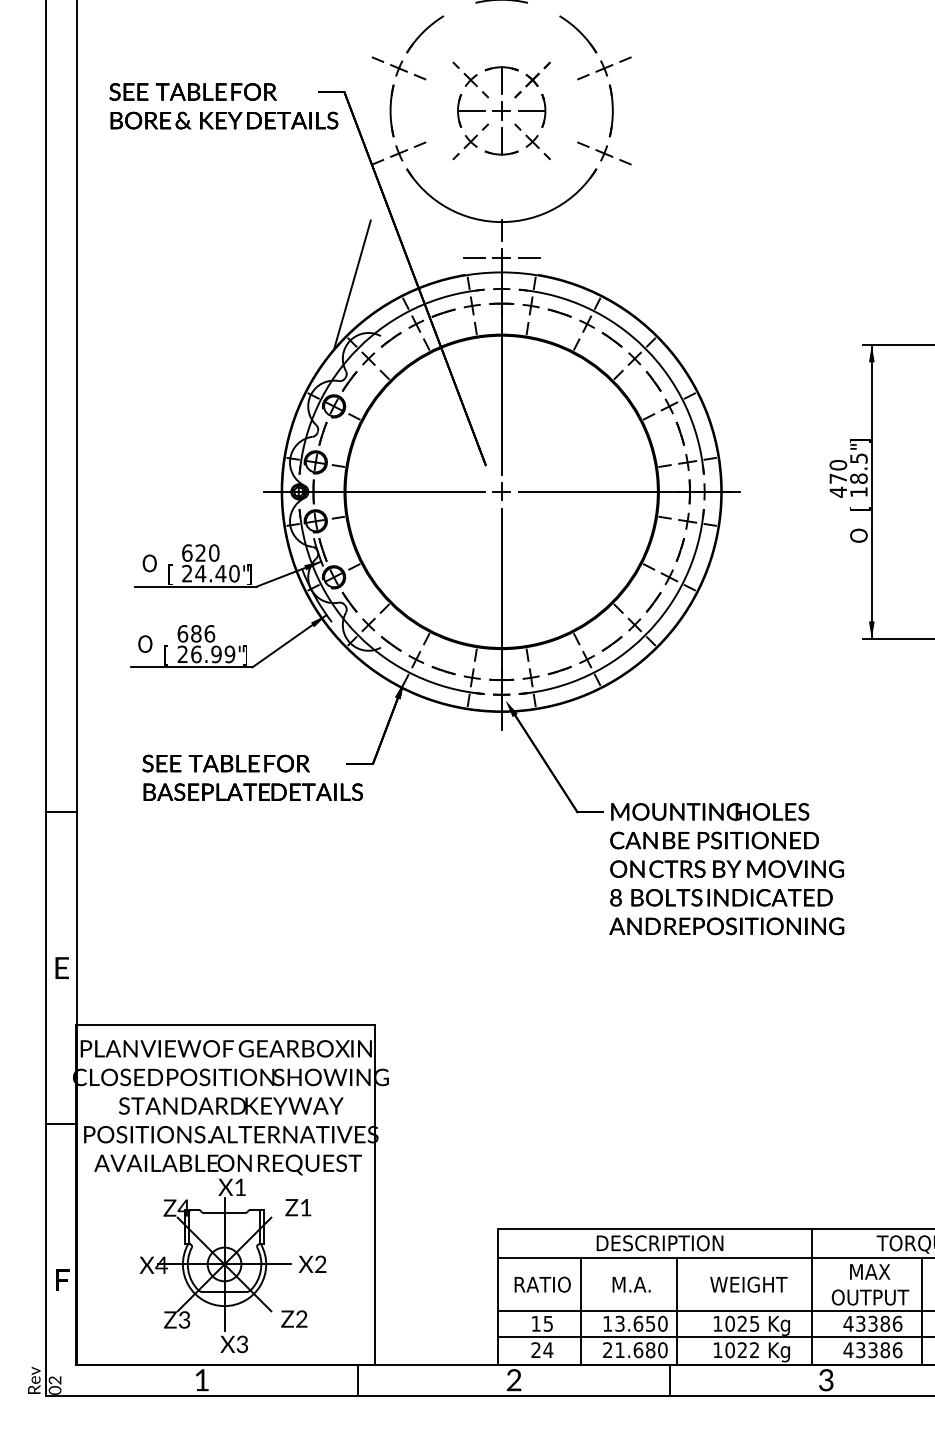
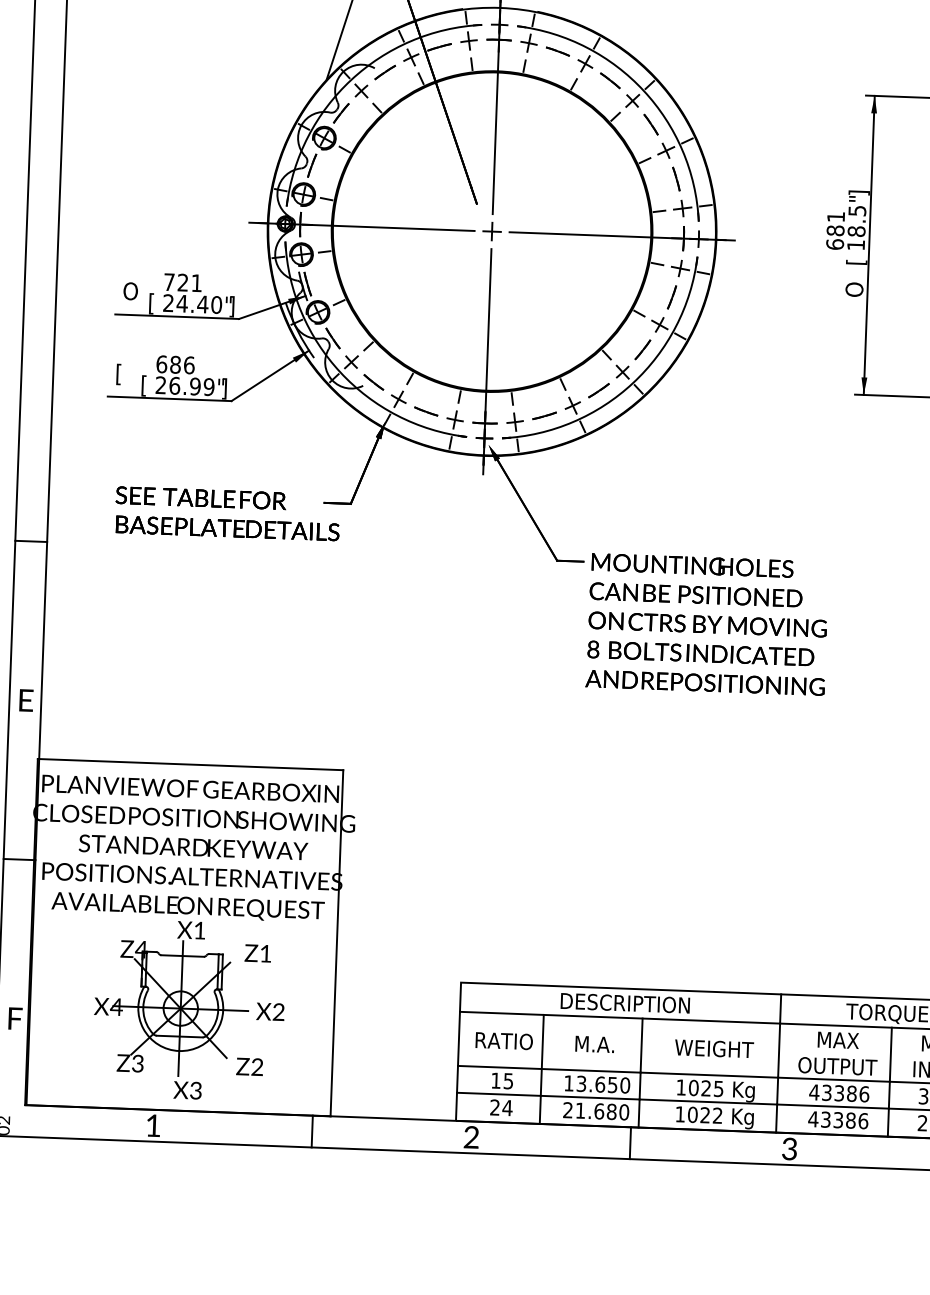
text: (838, 478) -> (835, 230), 470 -> 681
text: (200, 552) -> (182, 282), 620 -> 721
text: (145, 645) -> (123, 374), O -> [

